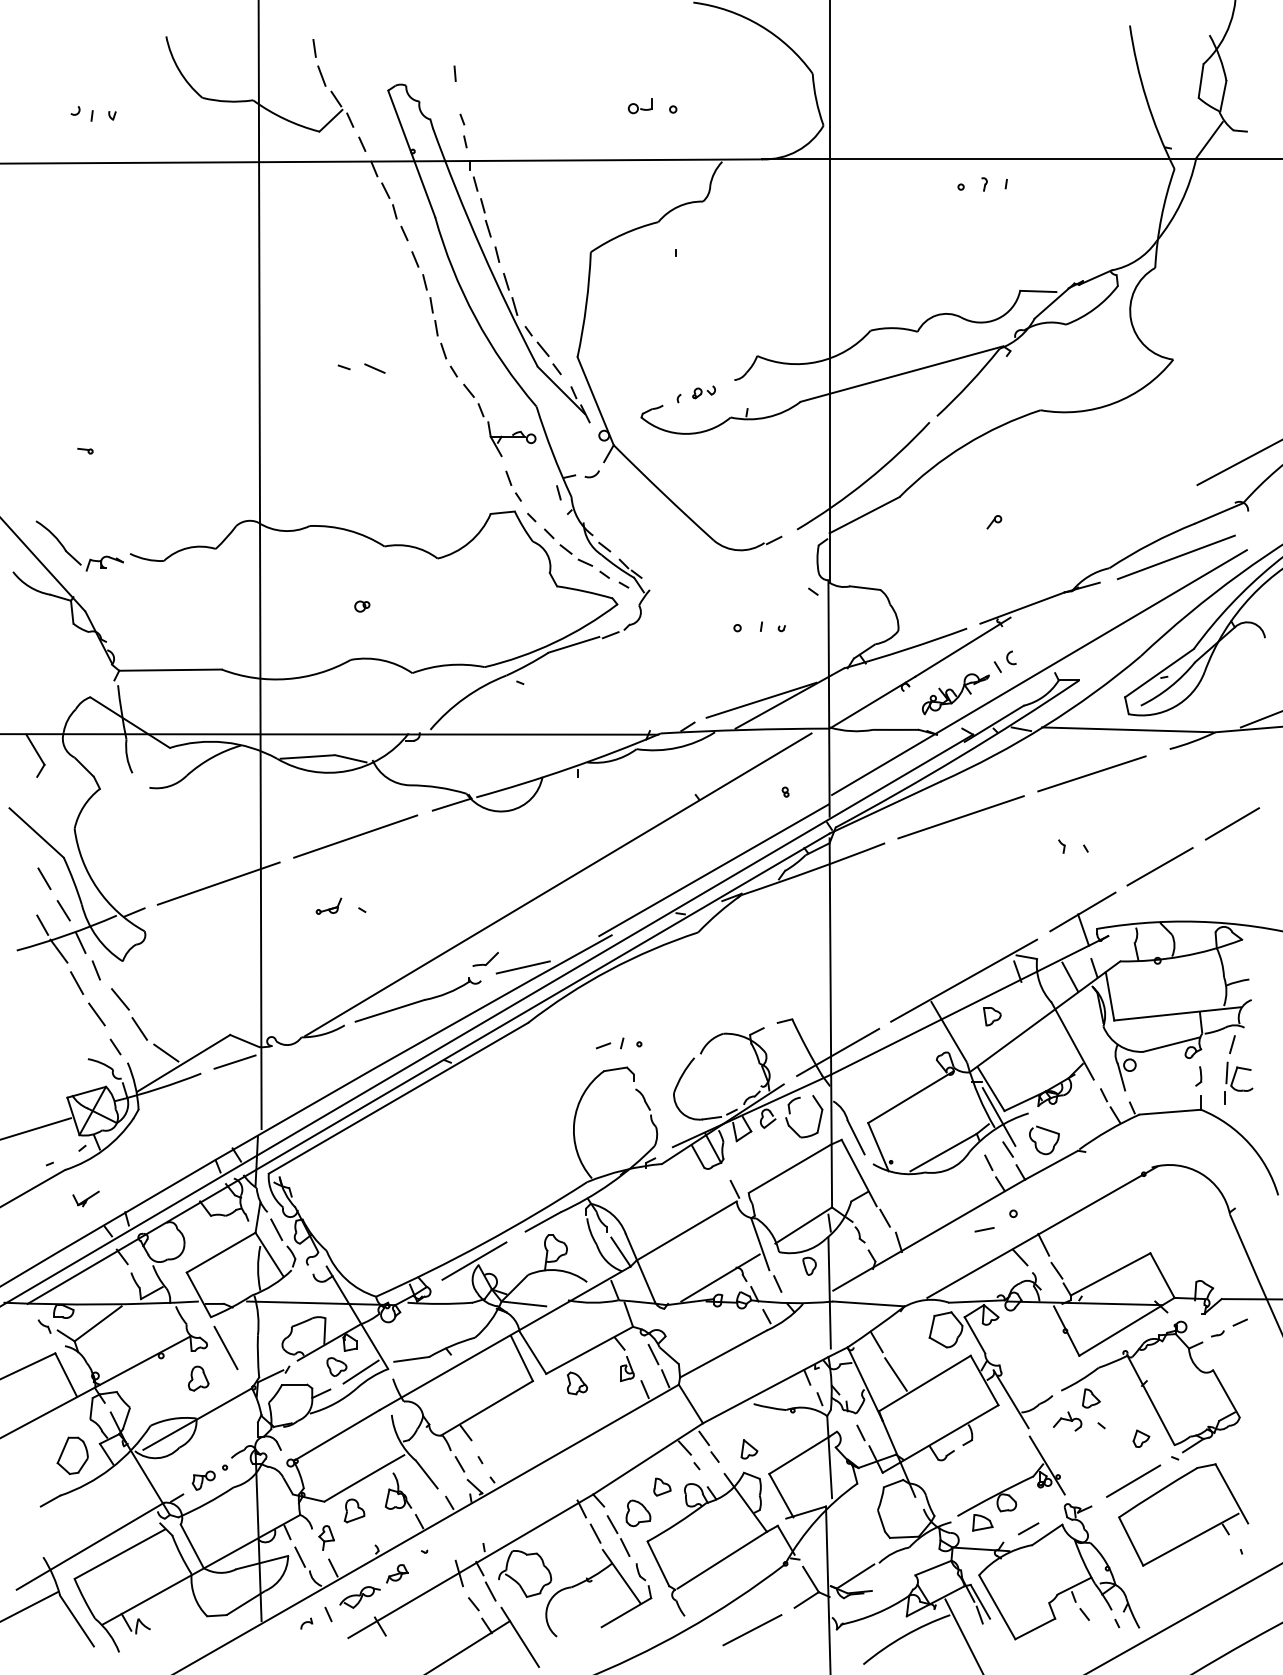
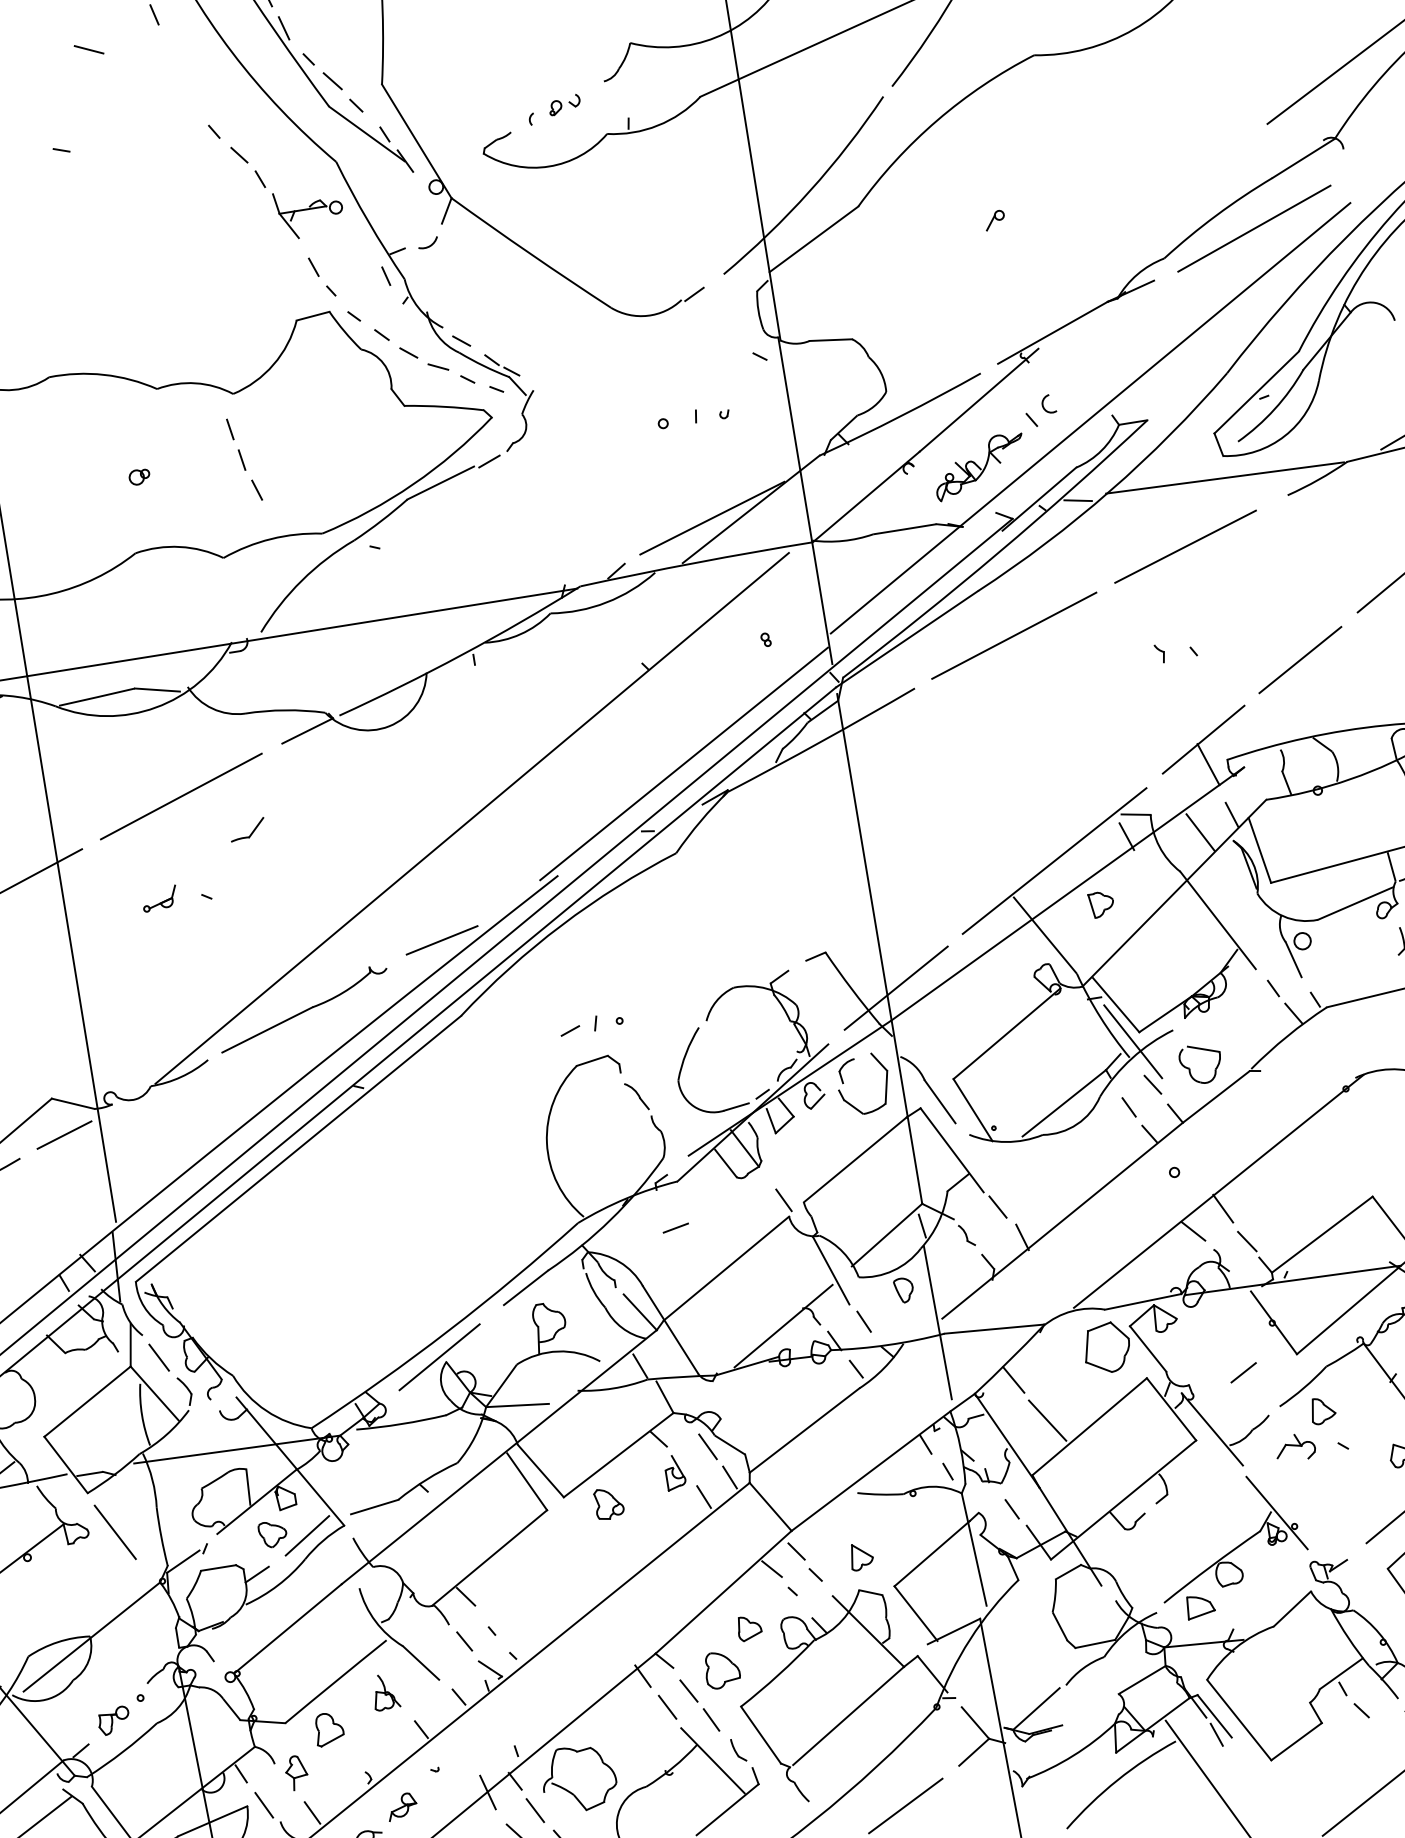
part: (438, 328) -> (244, 460), moved
line: (374, 368) -> (88, 49), moved
part: (485, 959) -> (247, 829), moved
line: (984, 1229) -> (675, 1227), moved
part: (198, 1378) -> (84, 1580), removed
part: (398, 1490) -> (385, 1691), size x0.7
line: (1028, 1528) -> (1243, 1372), moved

